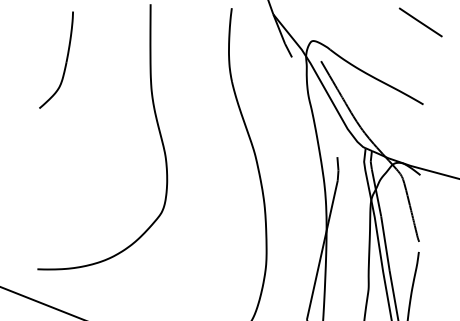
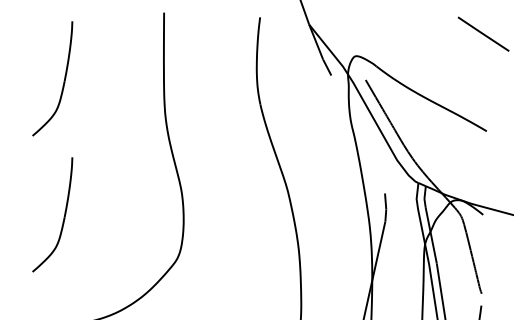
part: (65, 176) -> (63, 216), added

